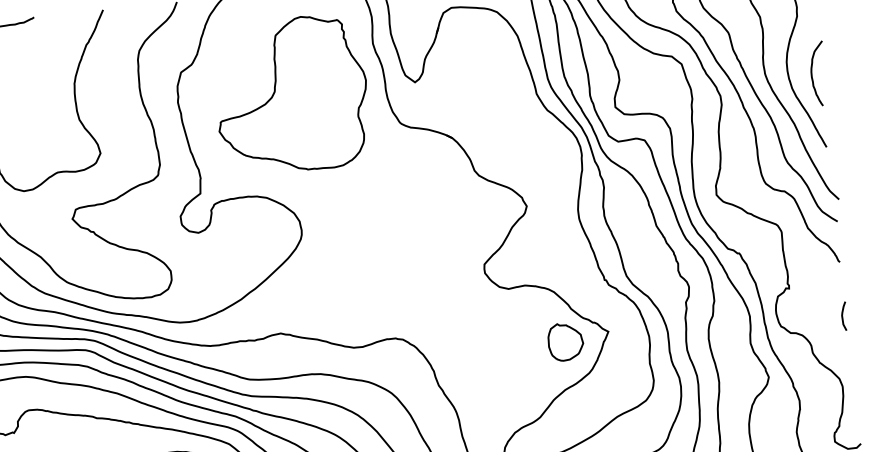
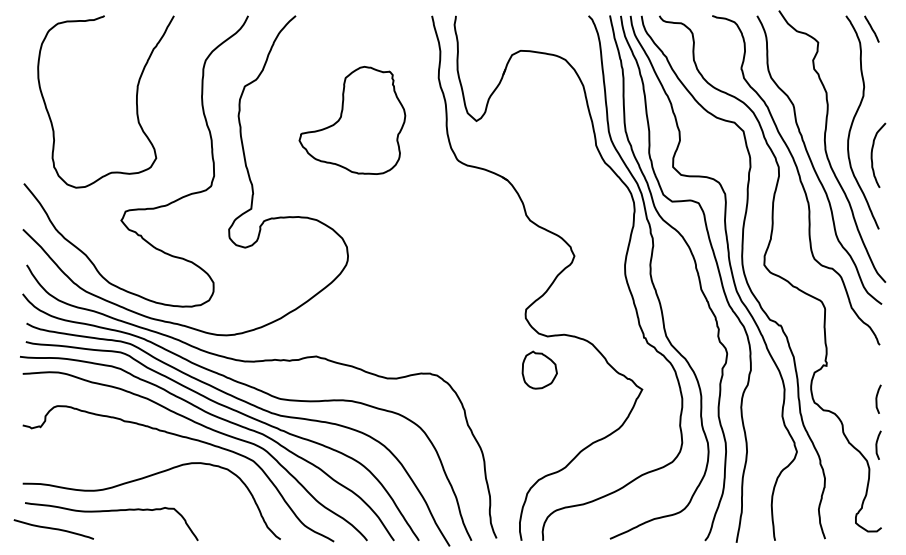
part: (291, 94) -> (352, 120), size x0.7
part: (565, 341) -> (539, 369), moved
curve: (848, 361) -> (877, 444), added

